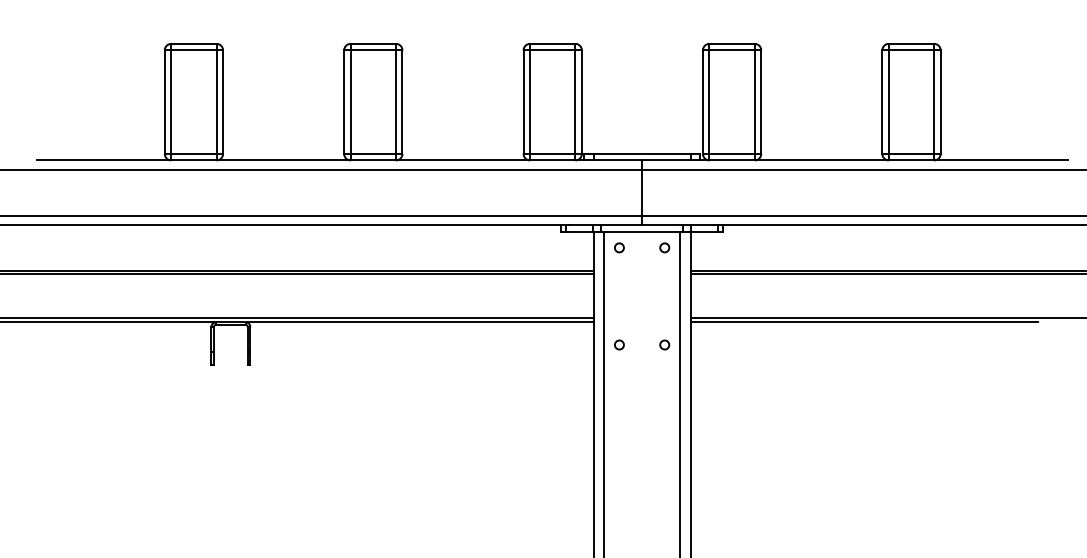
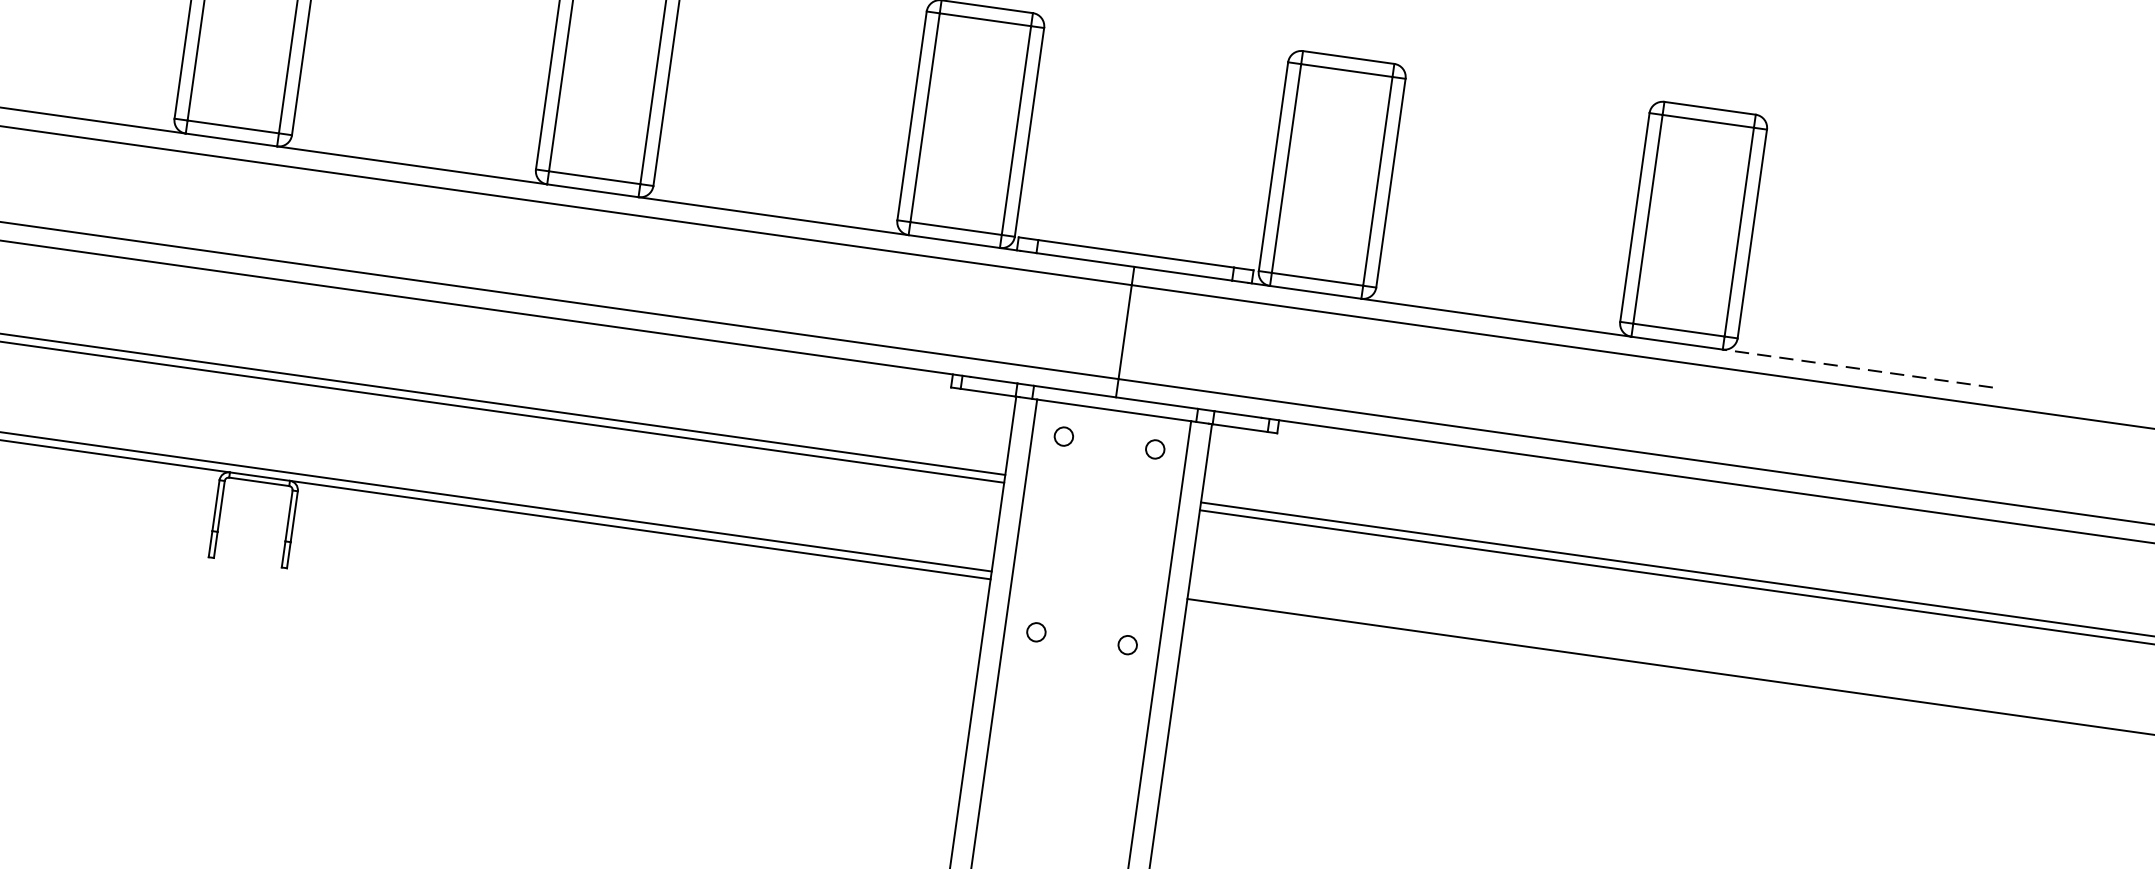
line: (1000, 160) -> (1856, 368), solid -> dashed
line: (864, 322) -> (1536, 656), removed

